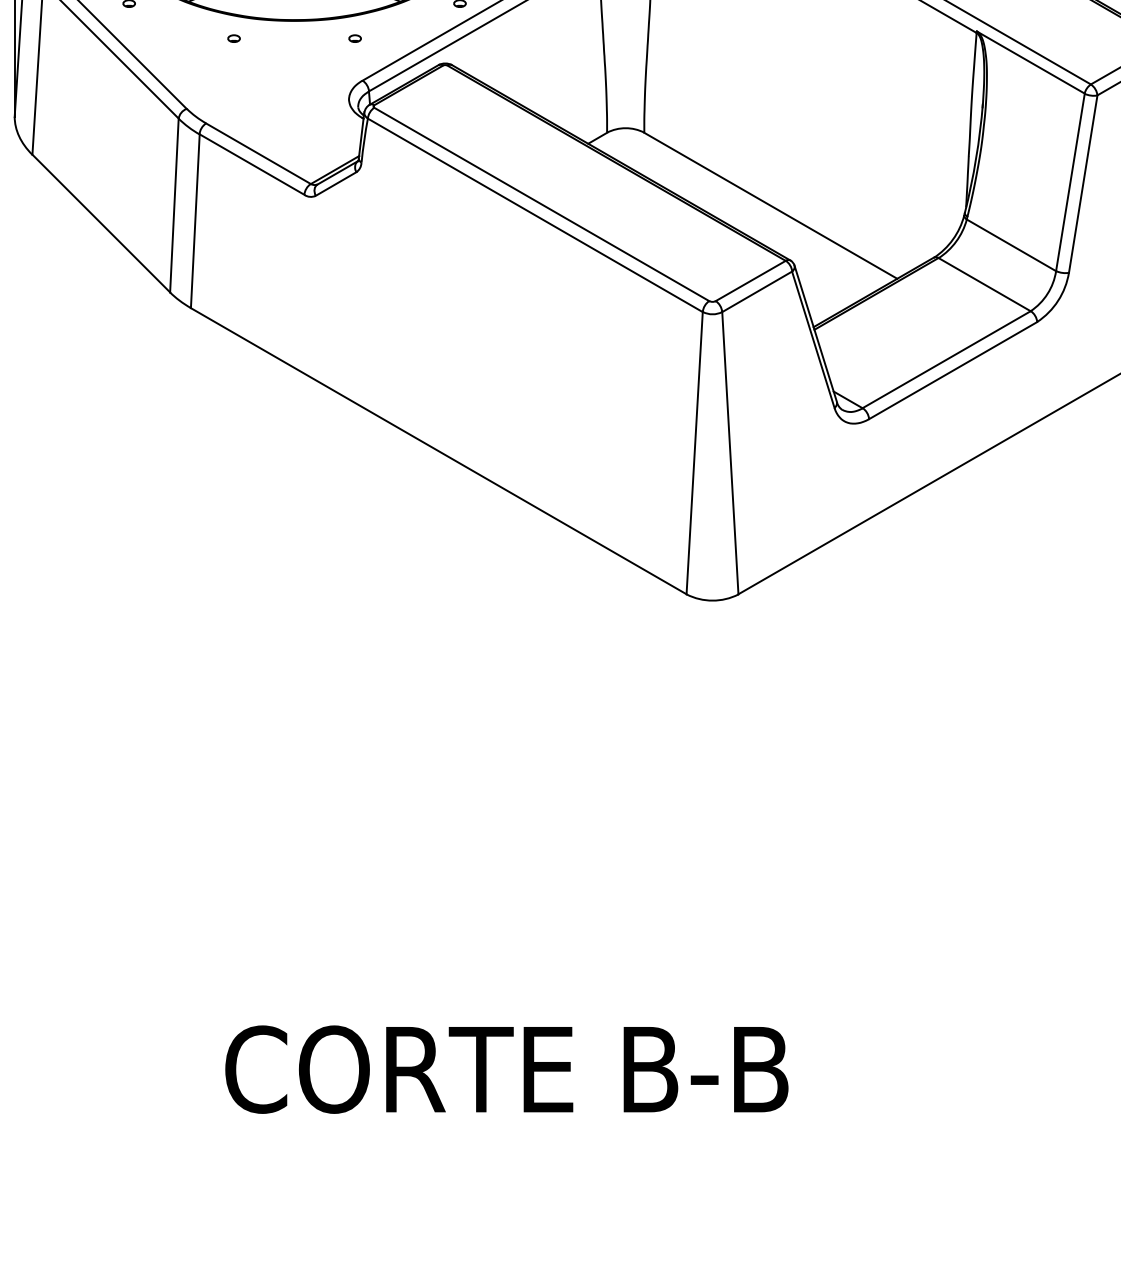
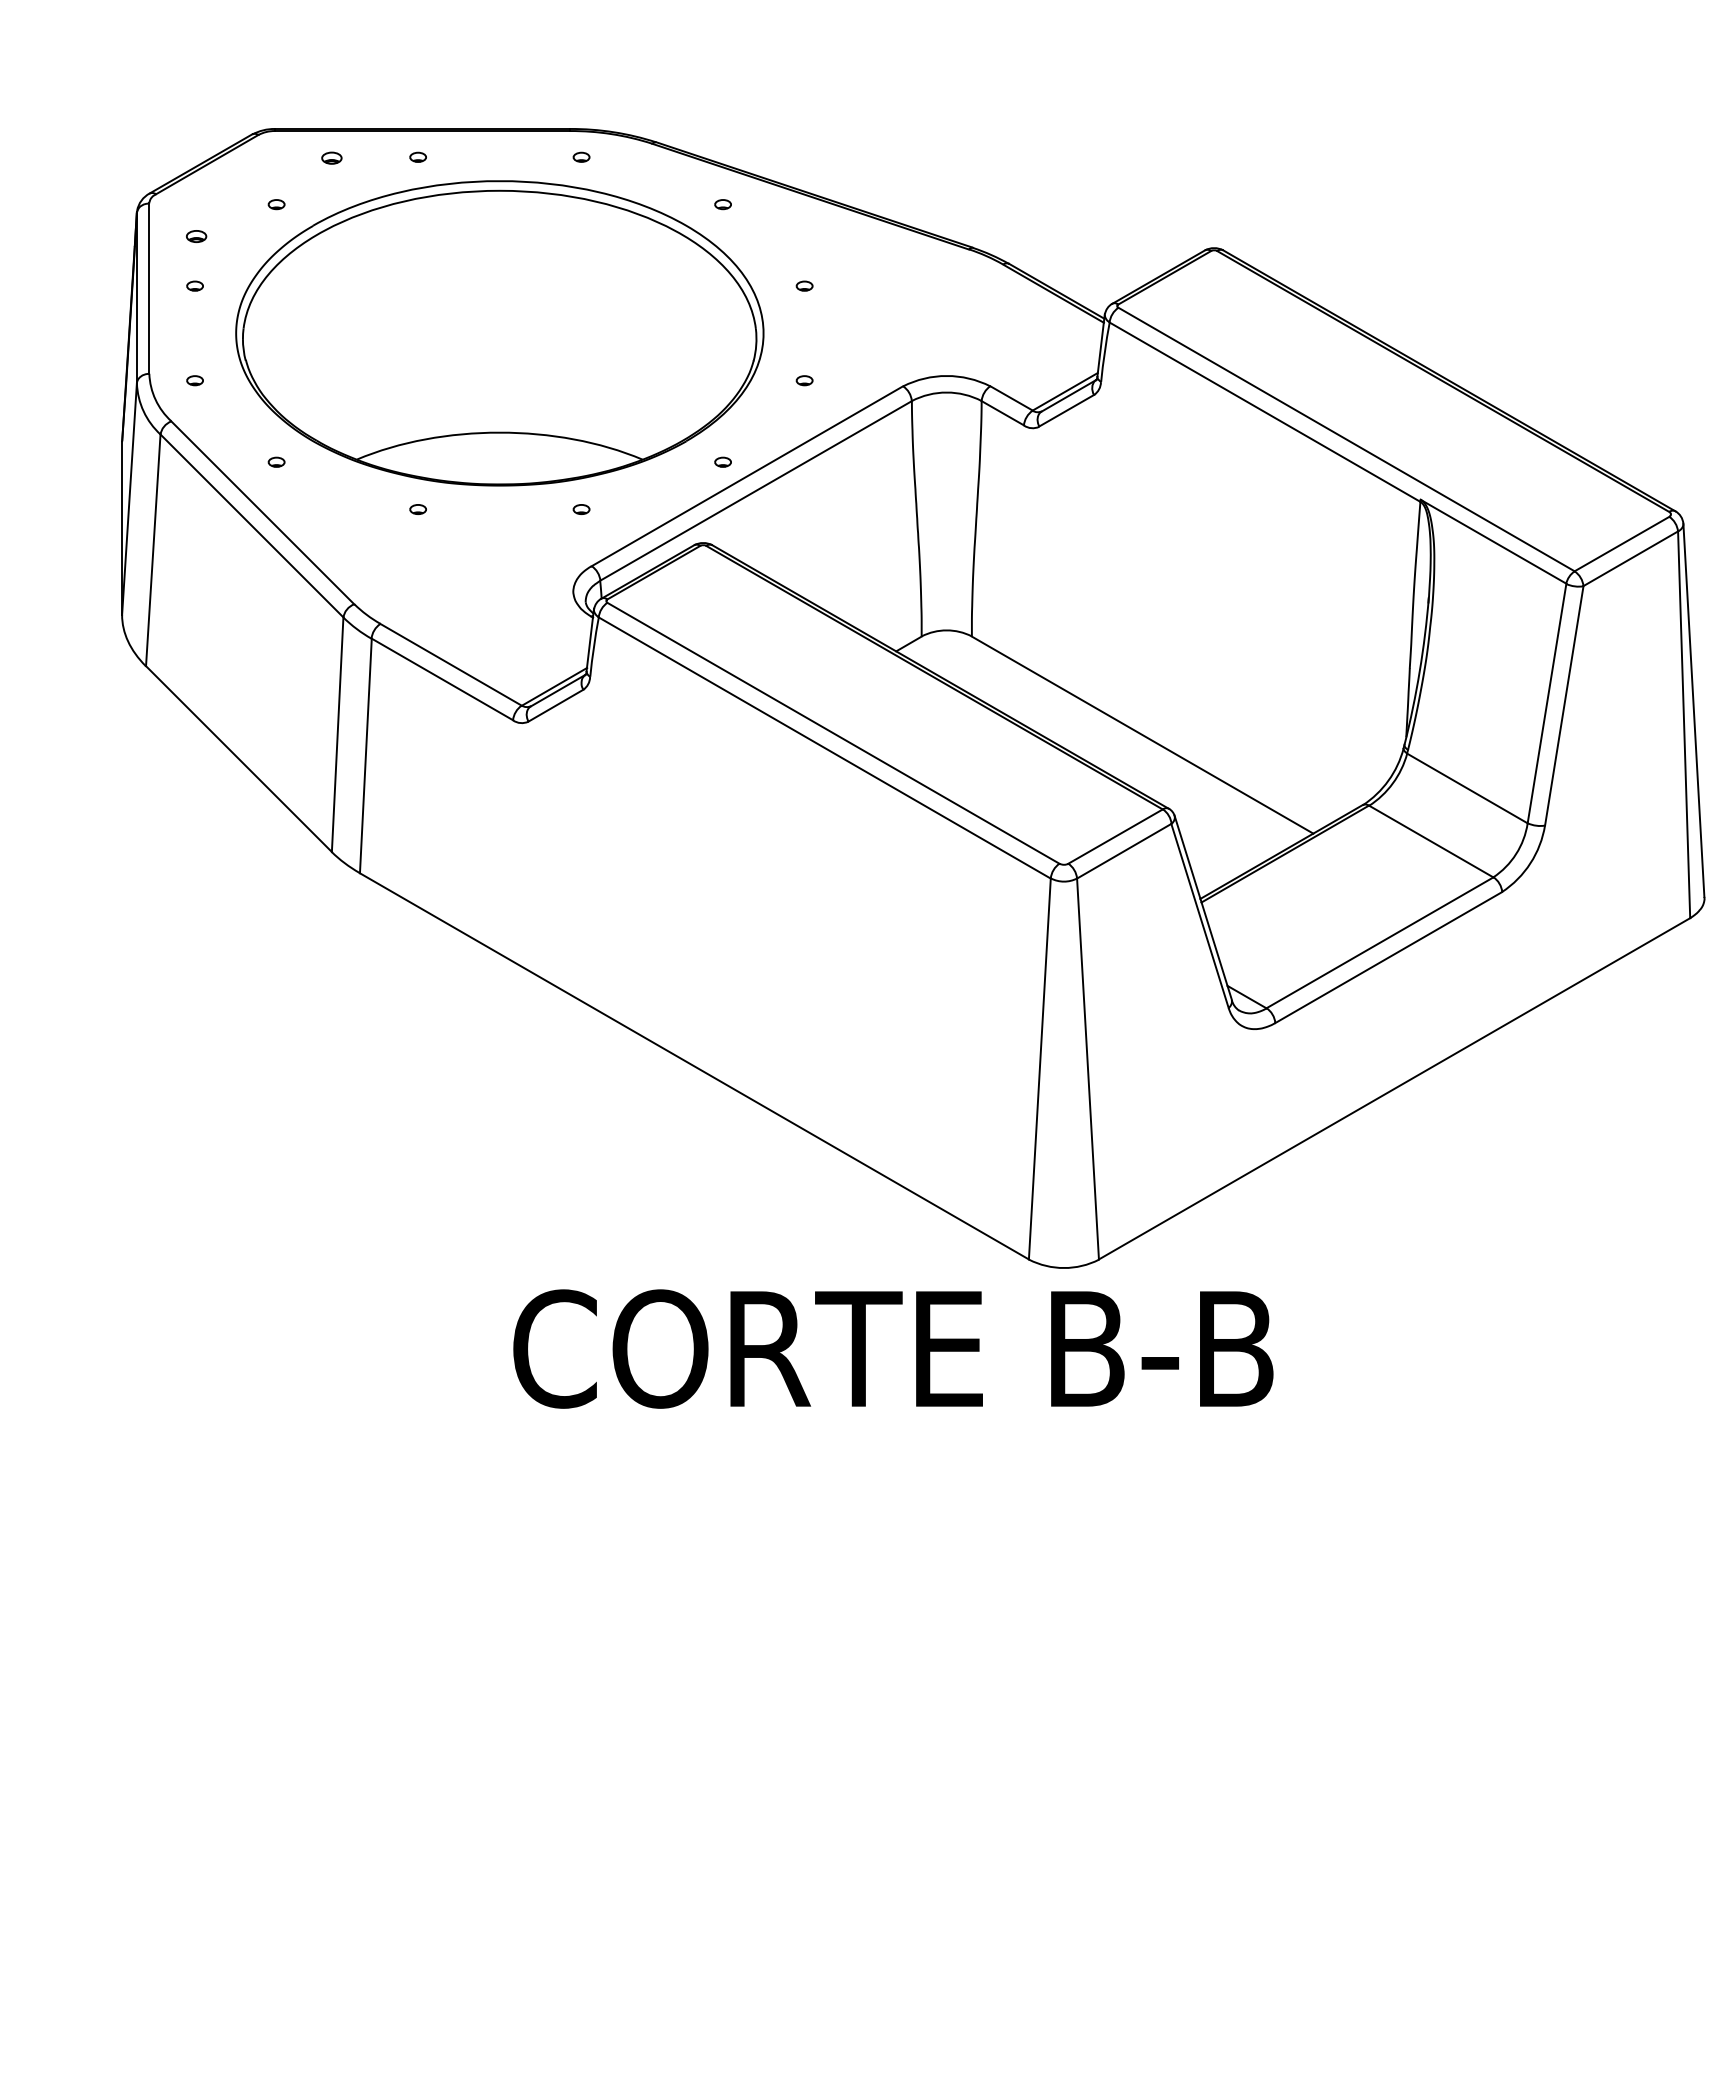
text: (506, 1069) -> (893, 1348), moved

